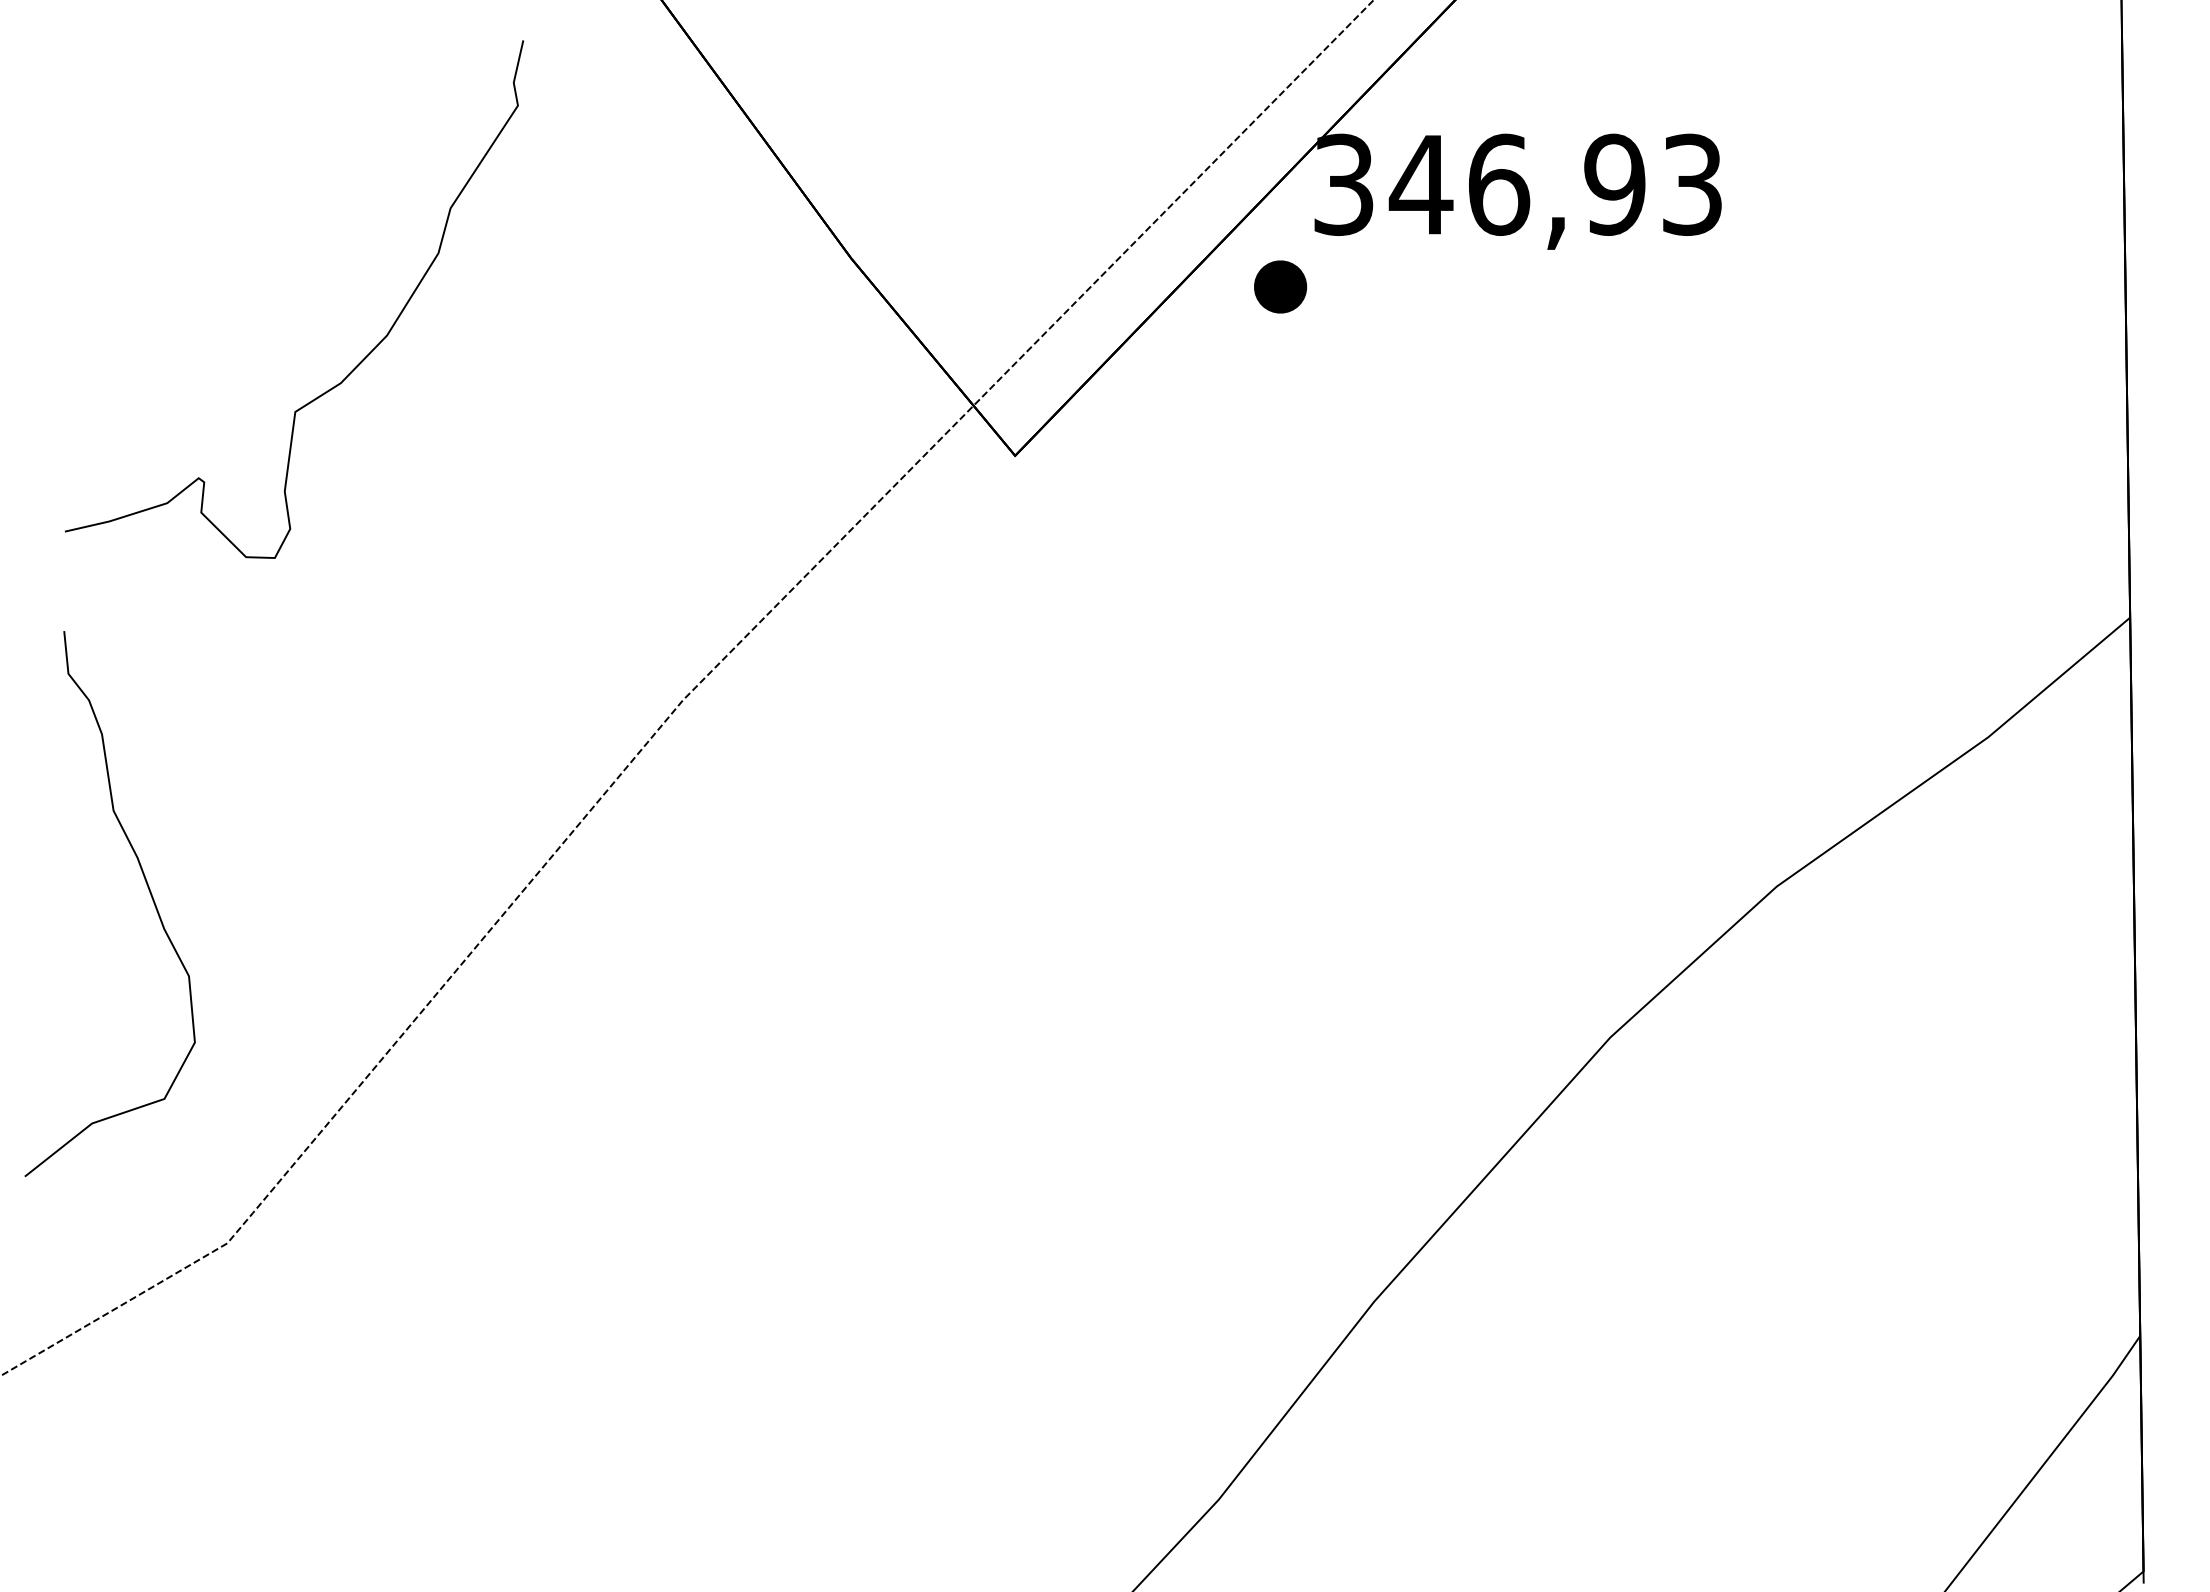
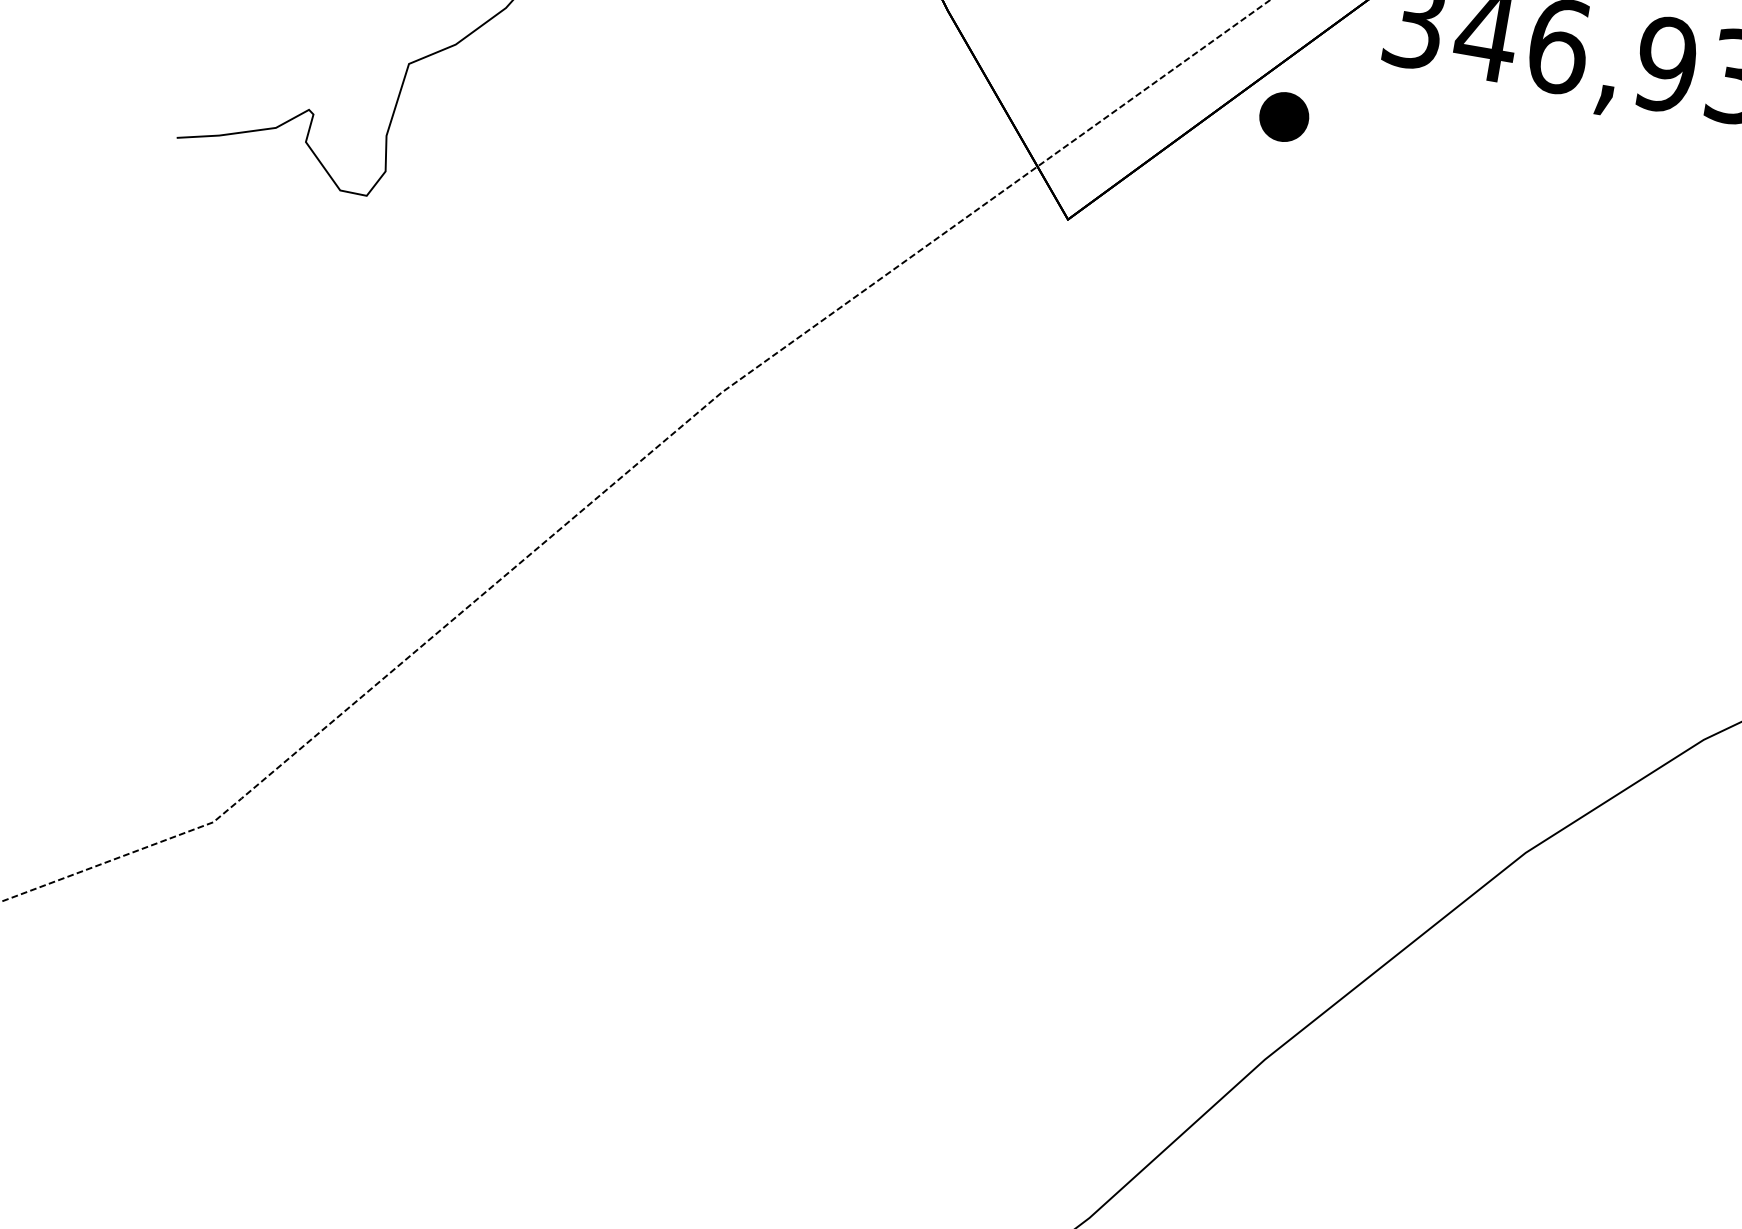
part: (1280, 286) -> (1284, 116), moved
curve: (148, 890) -> (196, 483), removed

